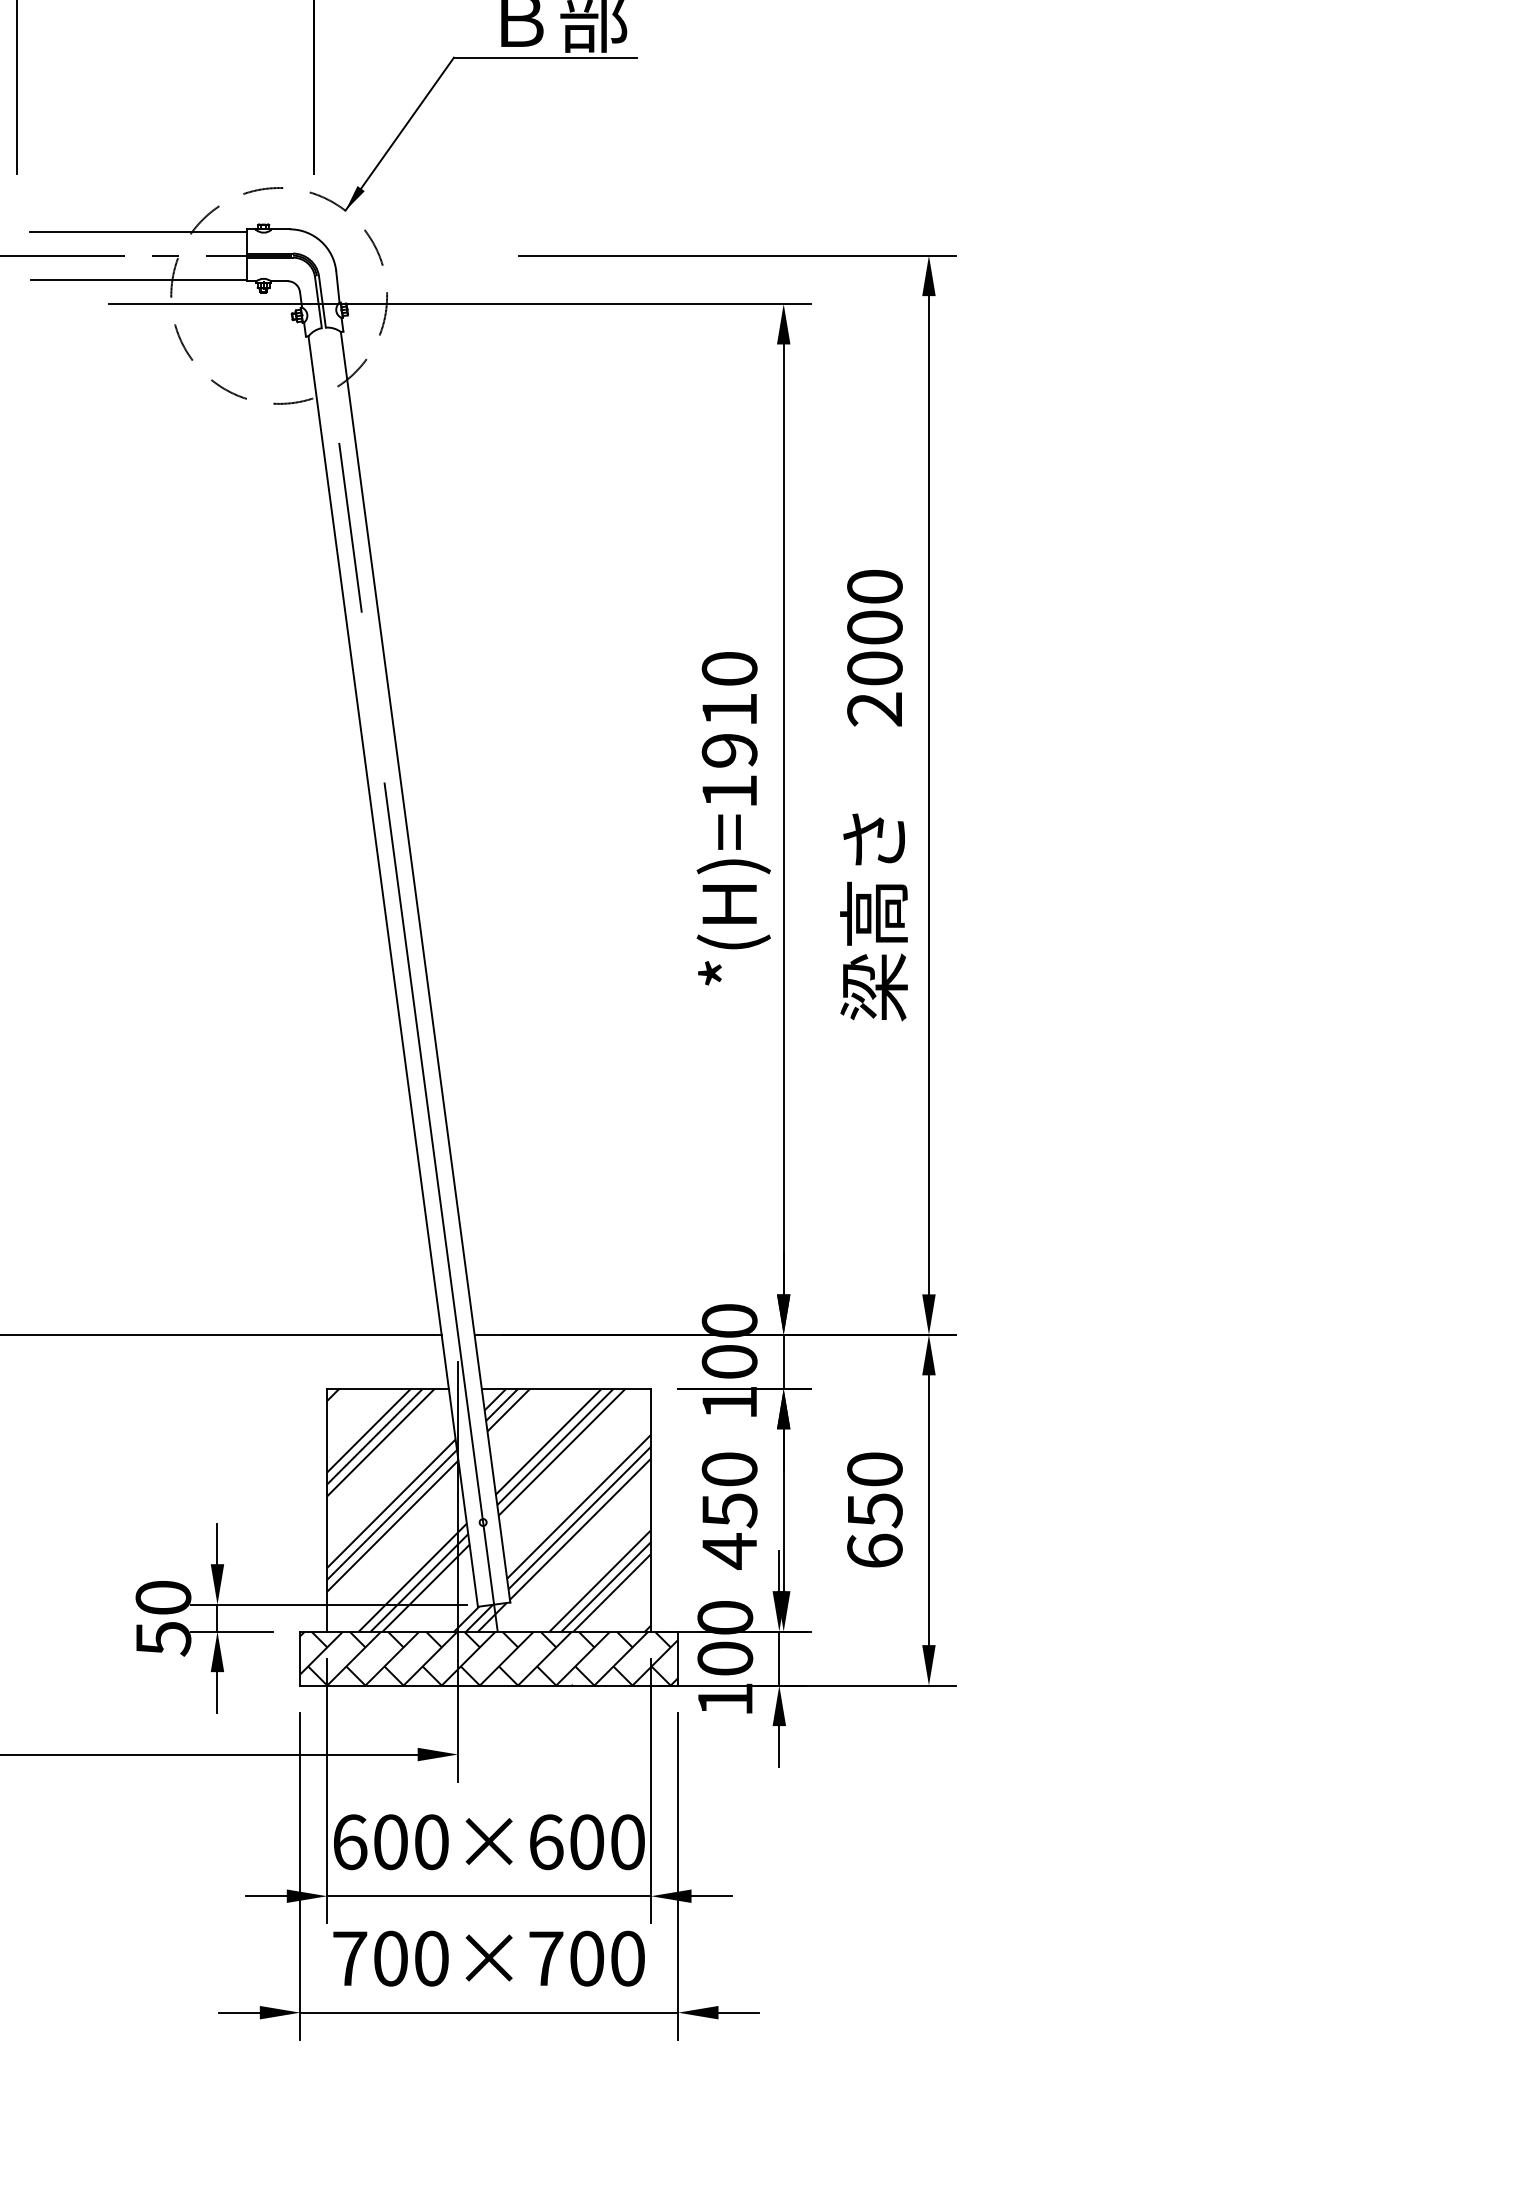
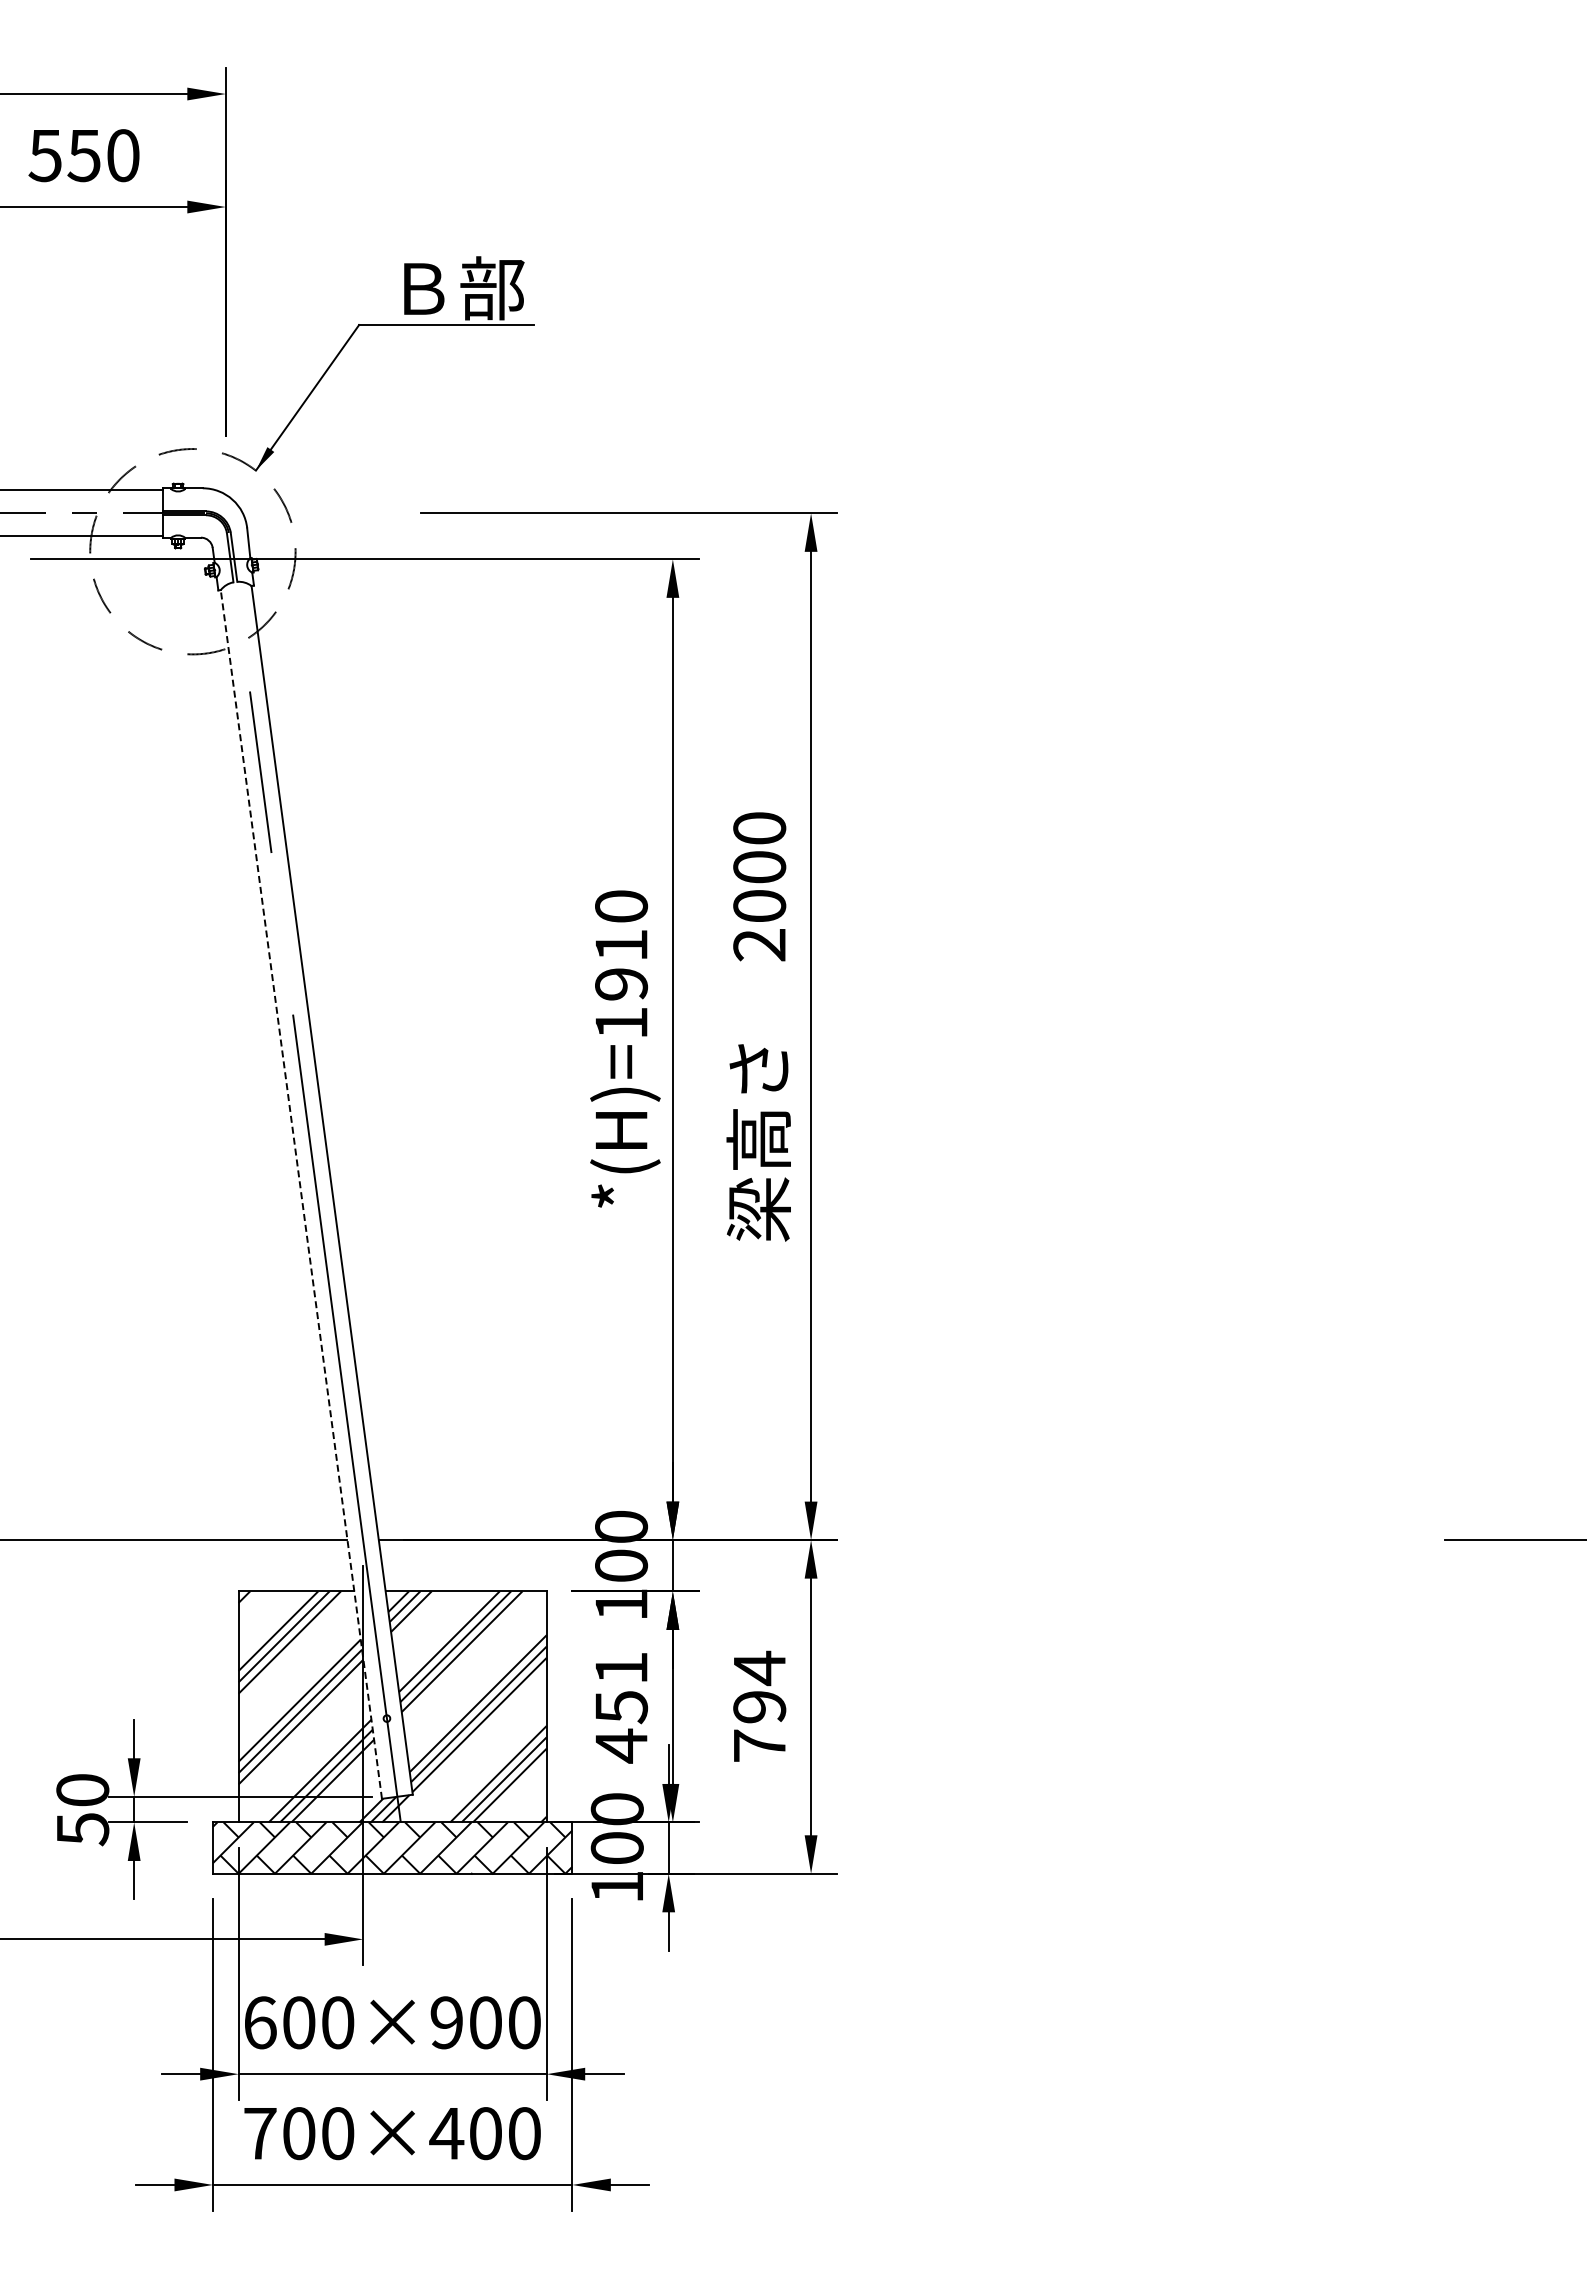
line: (393, 971) -> (301, 1194), solid -> dashed
text: (729, 1468) -> (621, 1667), 450 -> 451
text: (874, 1508) -> (759, 1705), 650 -> 794
text: (545, 1841) -> (446, 2022), 600×600 -> 600×900
text: (545, 1958) -> (446, 2133), 700×700 -> 700×400

